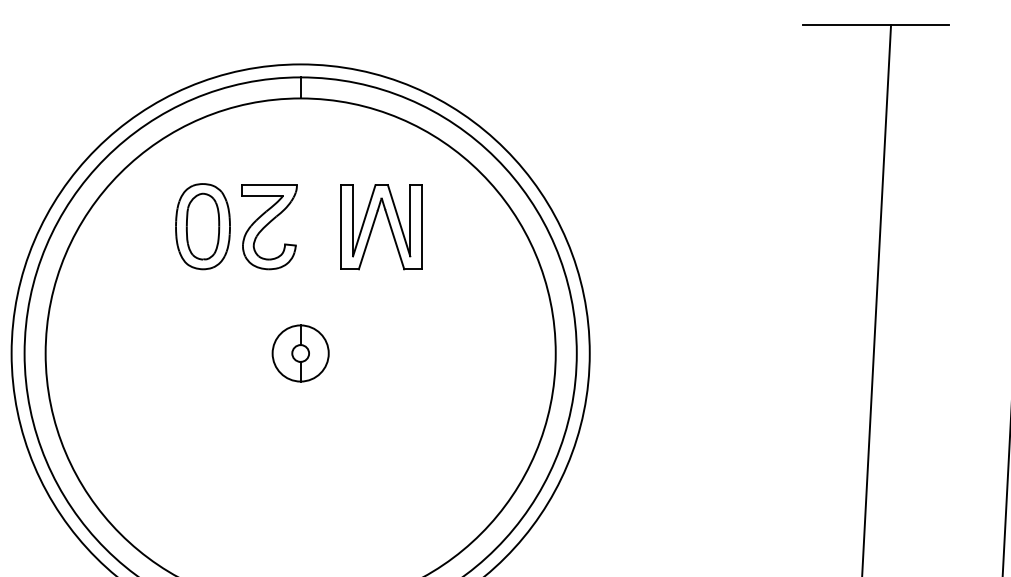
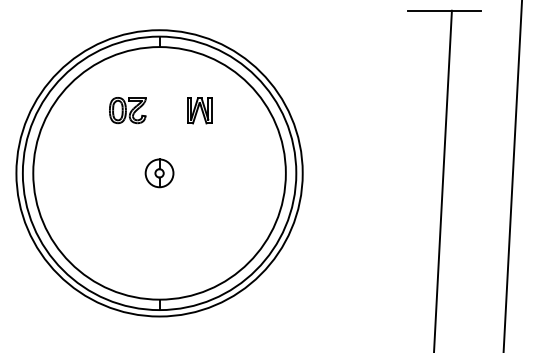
part: (235, 226) -> (127, 110), size x0.6
part: (381, 226) -> (199, 110), size x0.6

